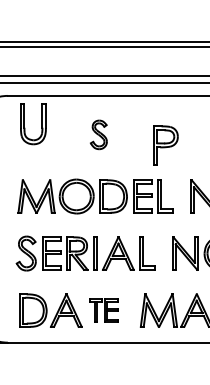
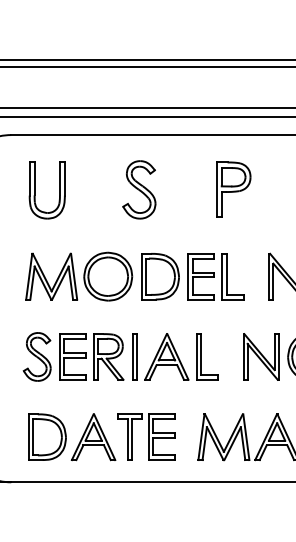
part: (41, 124) -> (58, 190), moved
part: (98, 134) -> (138, 189), size x1.43
part: (165, 145) -> (233, 189), moved
part: (103, 310) -> (145, 437), size x1.43

